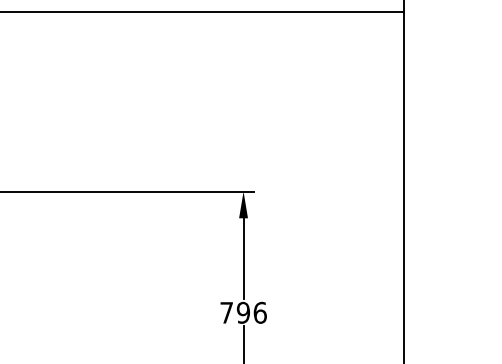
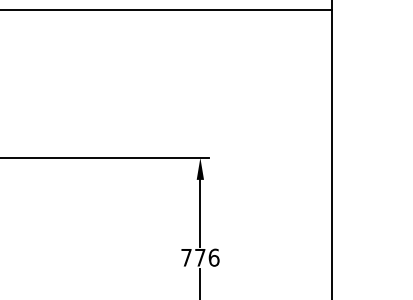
text: (242, 312) -> (199, 257), 796 -> 776

